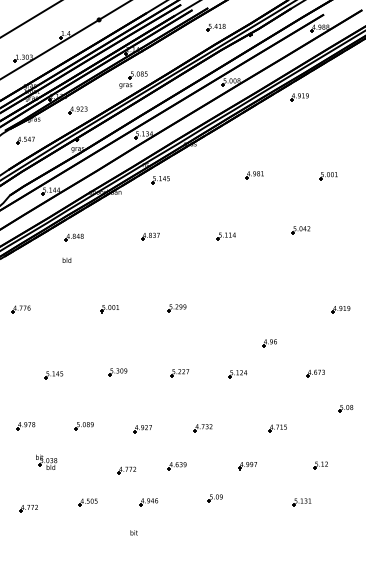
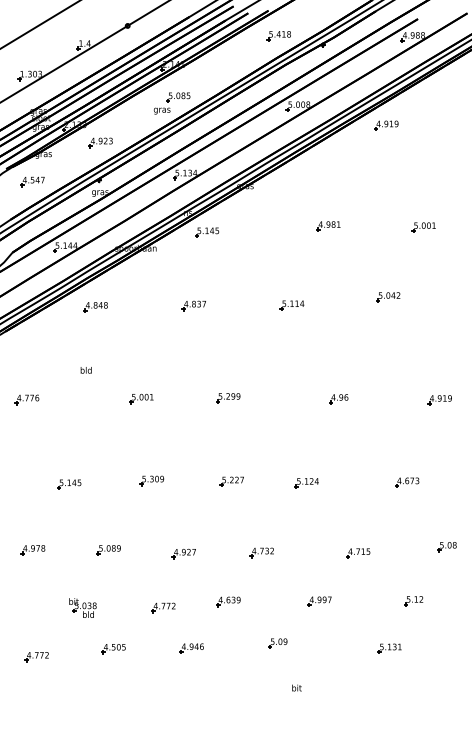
text: (66, 260) -> (85, 370), moved
part: (269, 343) -> (338, 399), moved
part: (345, 409) -> (446, 547), moved
part: (46, 461) -> (82, 607), moved
text: (133, 532) -> (296, 687), moved

